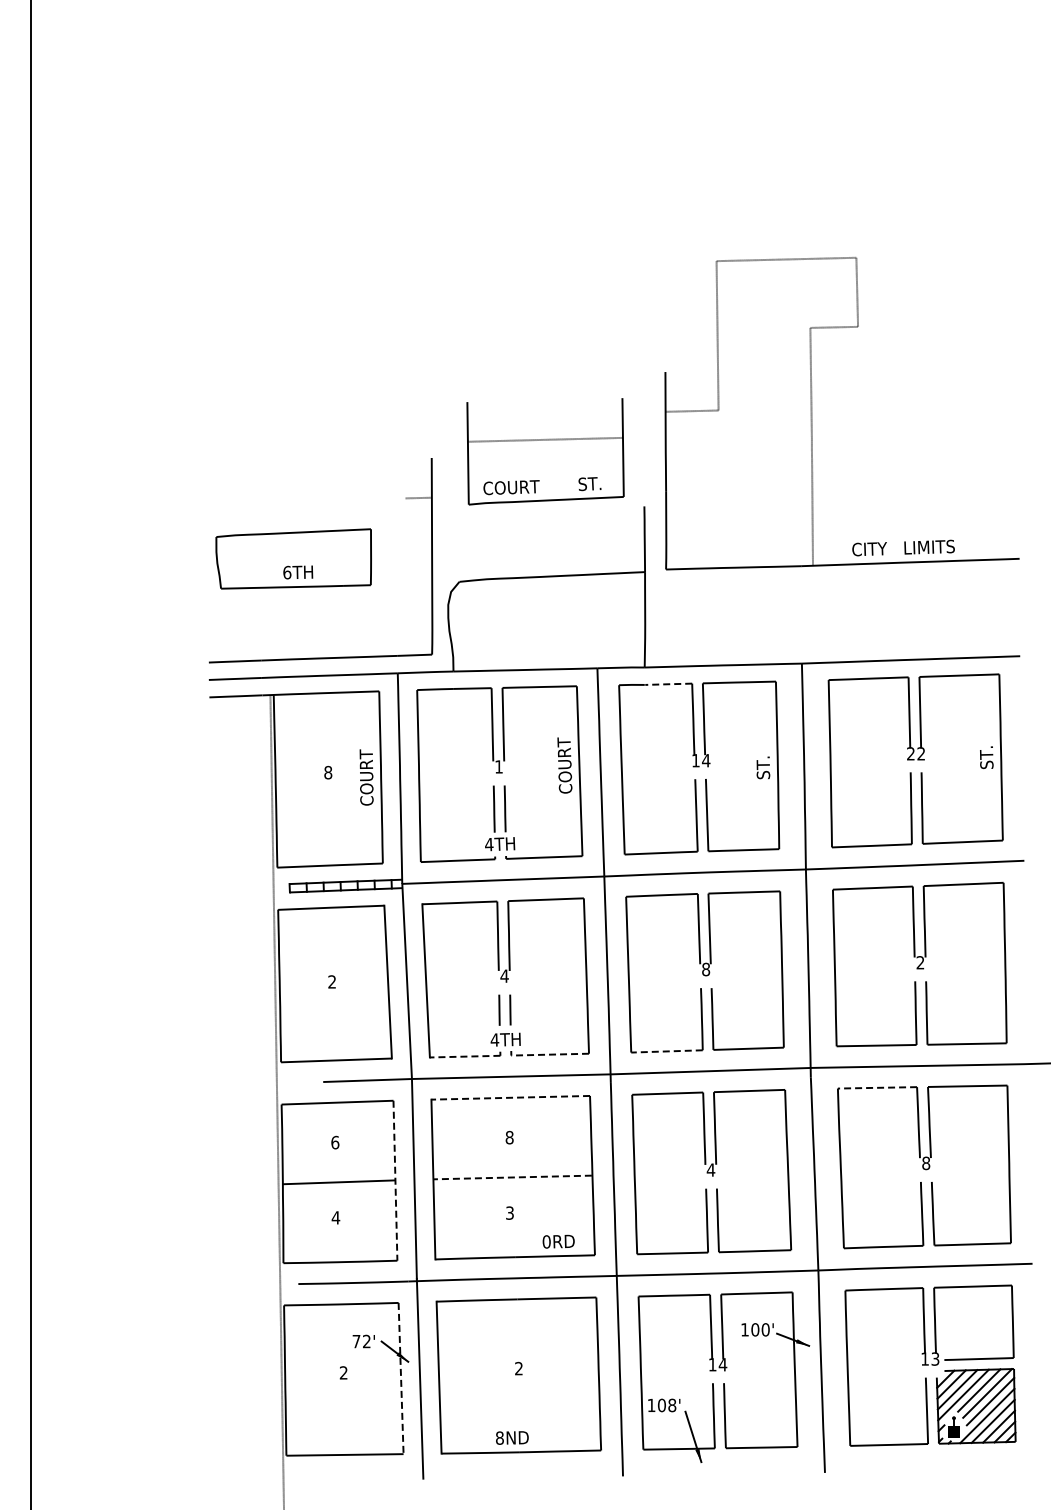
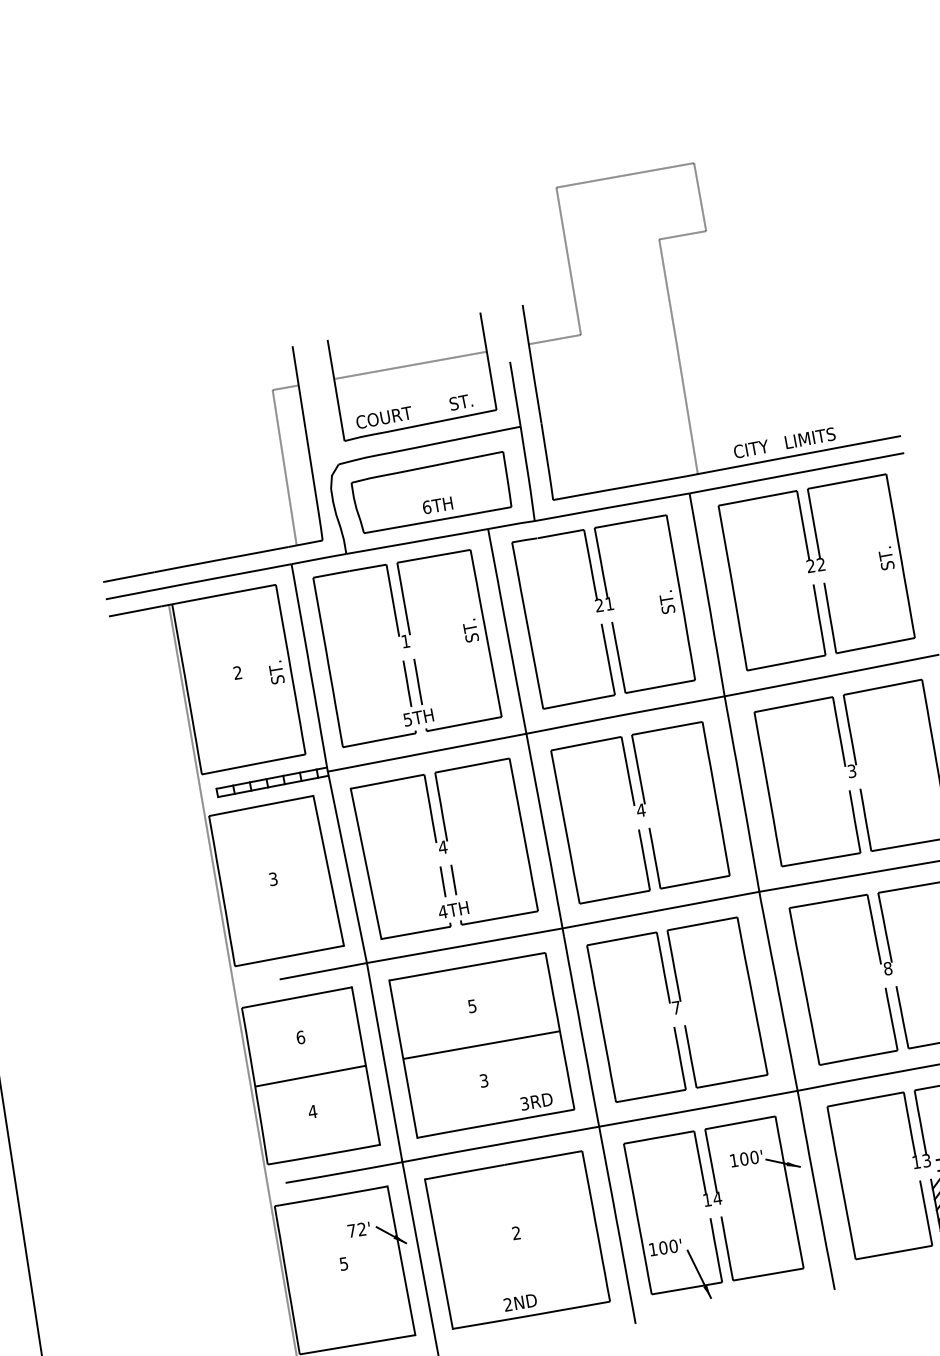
part: (812, 413) -> (674, 323), moved
part: (545, 451) -> (412, 376), moved
part: (293, 558) -> (431, 492), moved
line: (405, 576) -> (284, 467), added
line: (669, 684) -> (561, 534), dashed -> solid
text: (701, 760) -> (604, 604), 14 -> 21
text: (564, 765) -> (470, 630), COURT -> ST.
text: (328, 772) -> (238, 672), 8 -> 2
text: (366, 777) -> (276, 671), COURT -> ST.
text: (489, 844) -> (408, 719), 4TH -> 5TH
text: (920, 962) -> (851, 770), 2 -> 3
text: (705, 969) -> (640, 810), 8 -> 4
text: (332, 982) -> (273, 879), 2 -> 3
line: (667, 1051) -> (615, 897), dashed -> solid
line: (550, 1054) -> (500, 917), dashed -> solid
line: (464, 1056) -> (415, 932), dashed -> solid
line: (877, 1087) -> (828, 901), dashed -> solid
line: (510, 1097) -> (467, 966), dashed -> solid
text: (509, 1137) -> (472, 1006), 8 -> 5
text: (710, 1169) -> (675, 1007), 4 -> 7
line: (512, 1177) -> (481, 1045), dashed -> solid
line: (395, 1181) -> (366, 1066), dashed -> solid
text: (546, 1241) -> (524, 1103), 0RD -> 3RD
text: (343, 1372) -> (343, 1263), 2 -> 5
line: (401, 1378) -> (401, 1260), dashed -> solid
text: (672, 1405) -> (673, 1246), 108' -> 100'
text: (499, 1437) -> (507, 1304), 8ND -> 2ND

